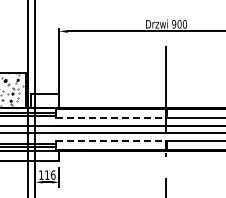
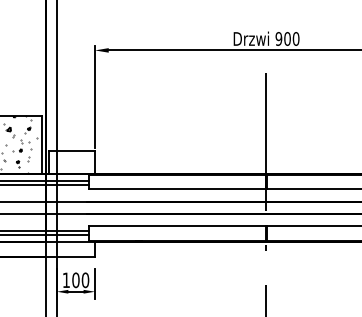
line: (111, 118) -> (178, 189), dashed -> solid
line: (111, 141) -> (178, 226), dashed -> solid
text: (50, 174) -> (81, 279), 116 -> 100

